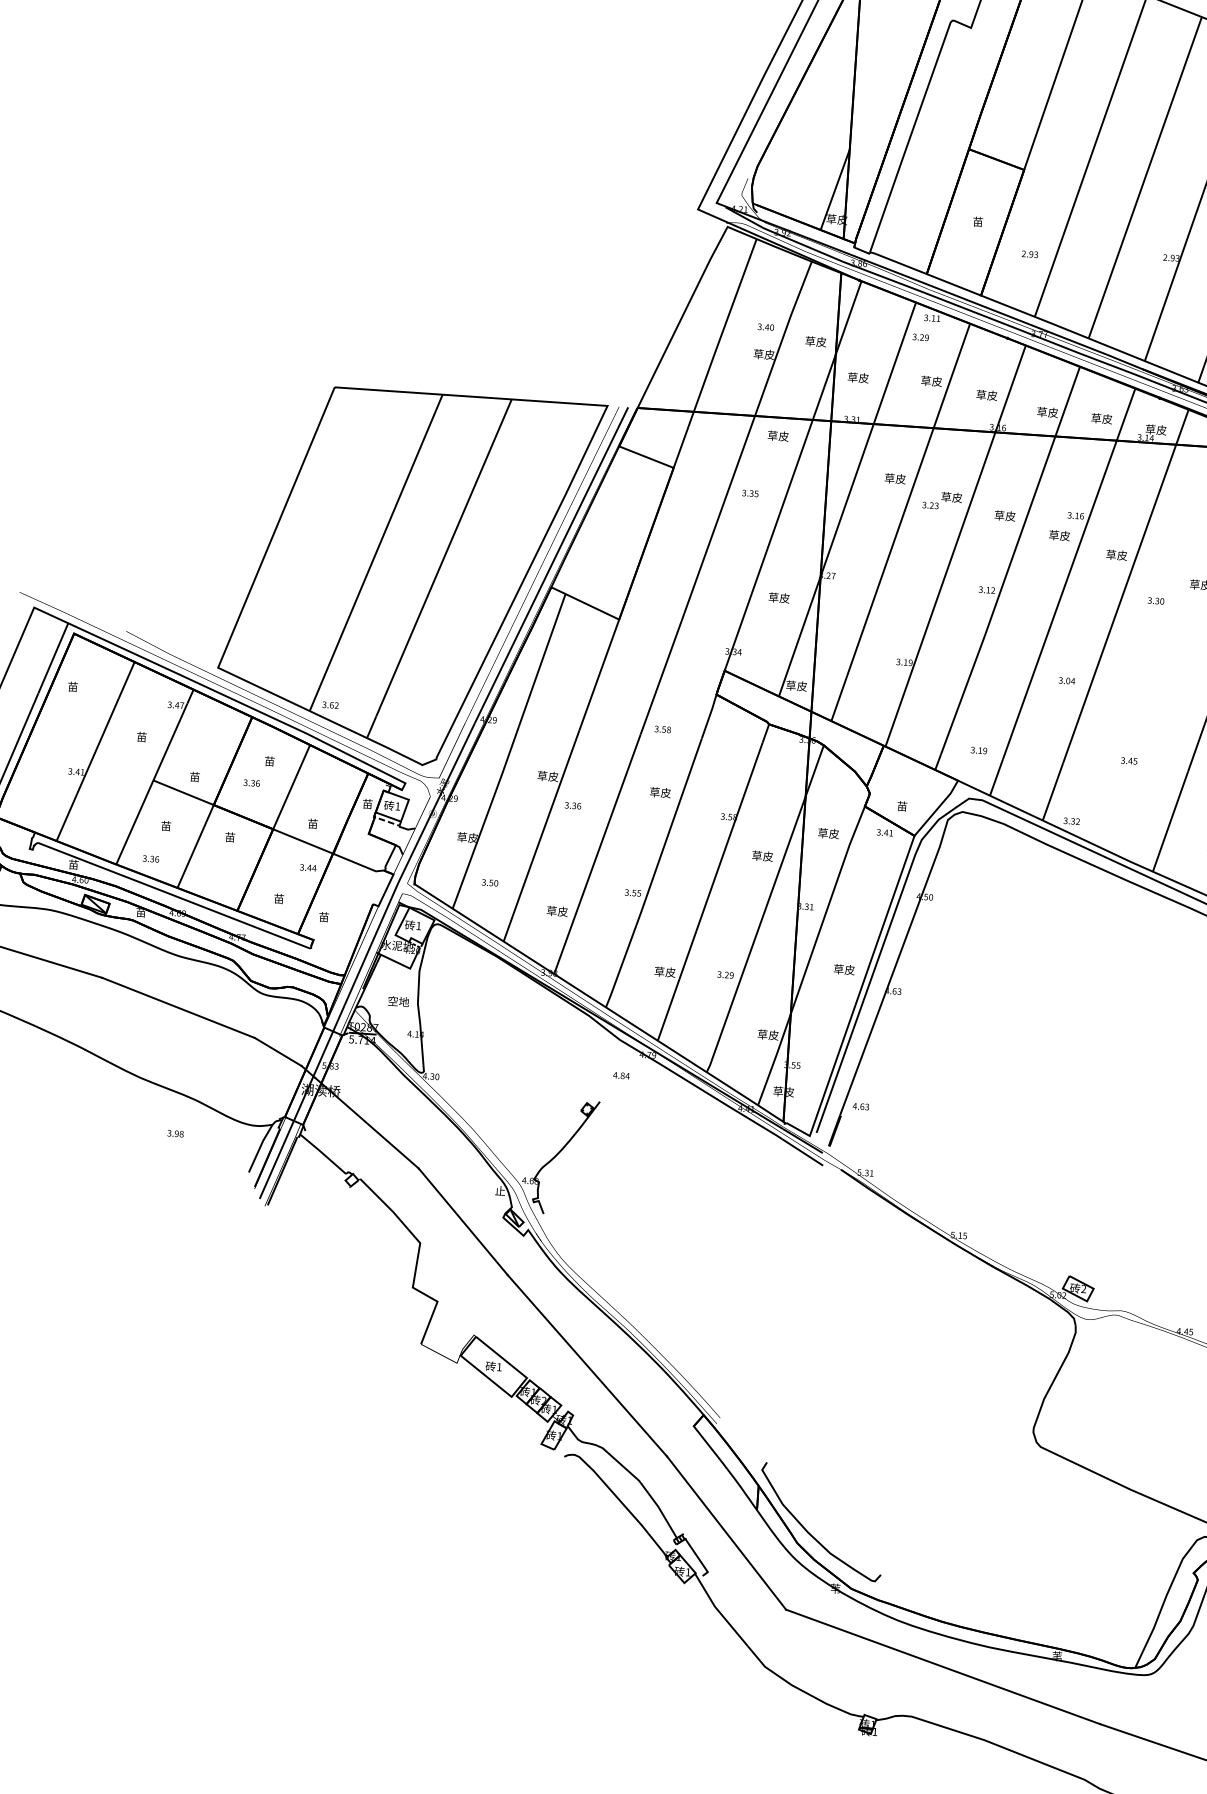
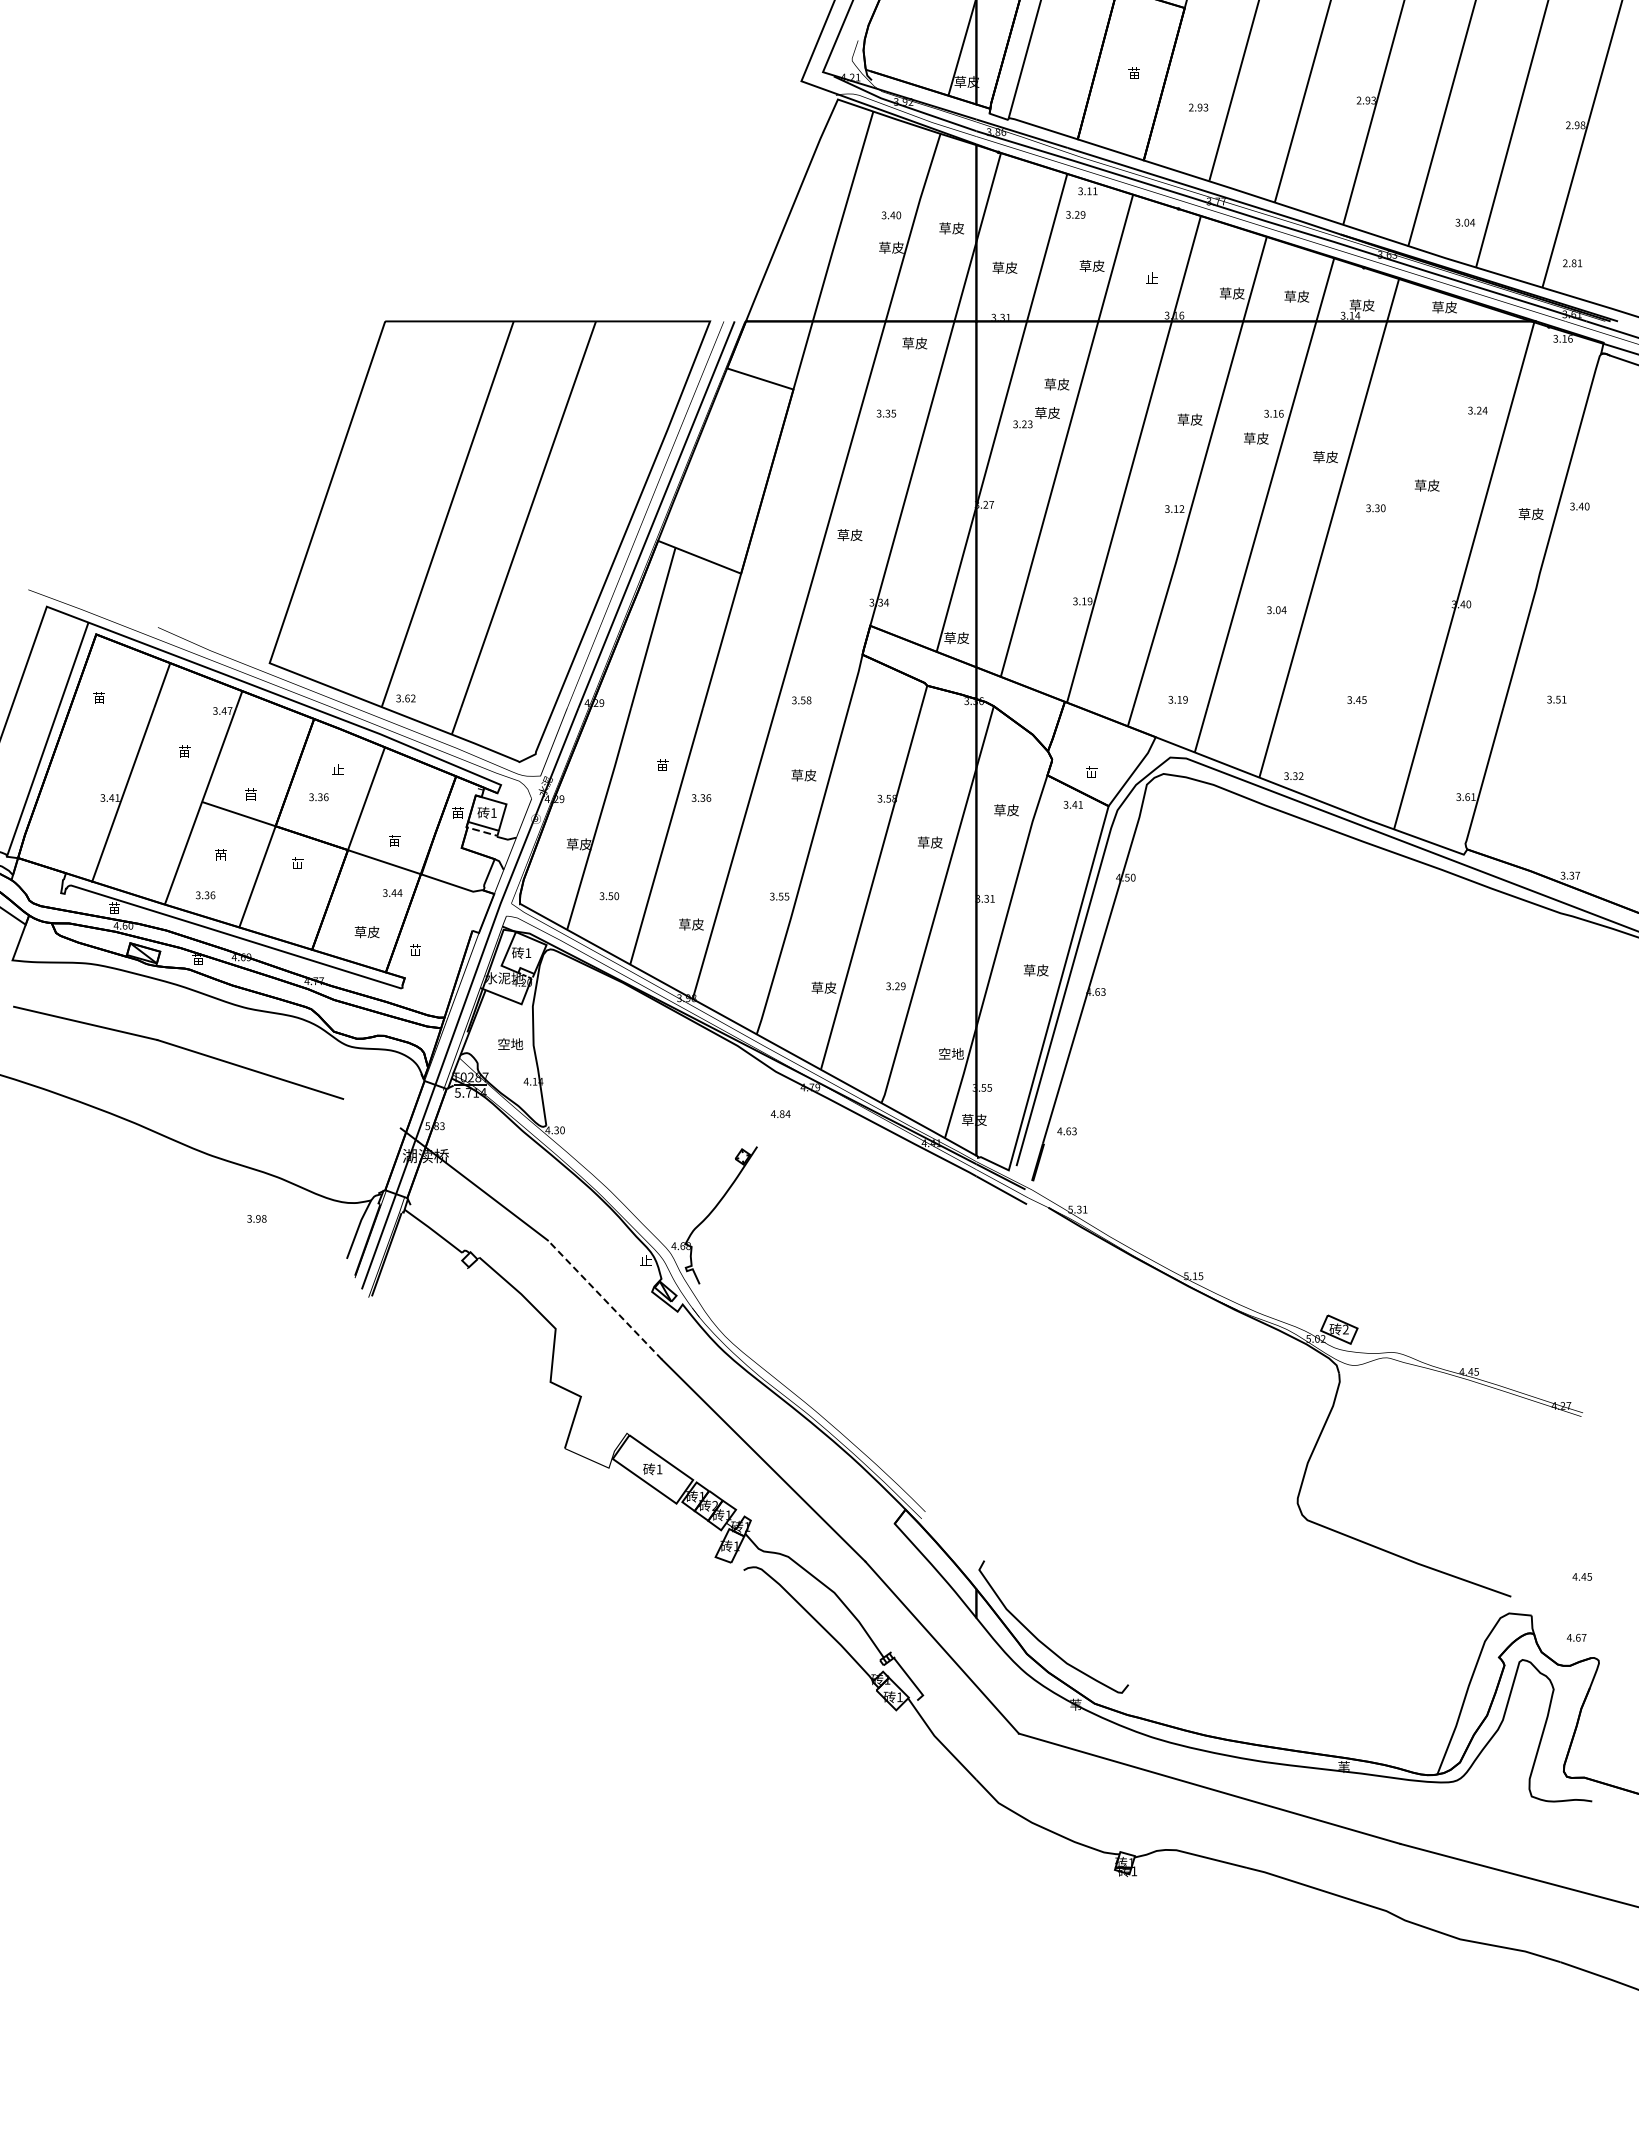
text: (986, 395) -> (1158, 278), 草皮 -> 止
text: (942, 500) -> (1036, 417), moved
text: (778, 598) -> (849, 535), moved
text: (268, 760) -> (337, 769), 苗 -> 止
text: (548, 776) -> (669, 765), 草皮 -> 苗
text: (284, 899) -> (366, 932), 苗 -> 草皮
text: (768, 1034) -> (951, 1053), 草皮 -> 空地
line: (277, 1051) -> (371, 1113), removed
line: (462, 1221) -> (604, 1299), solid -> dashed

